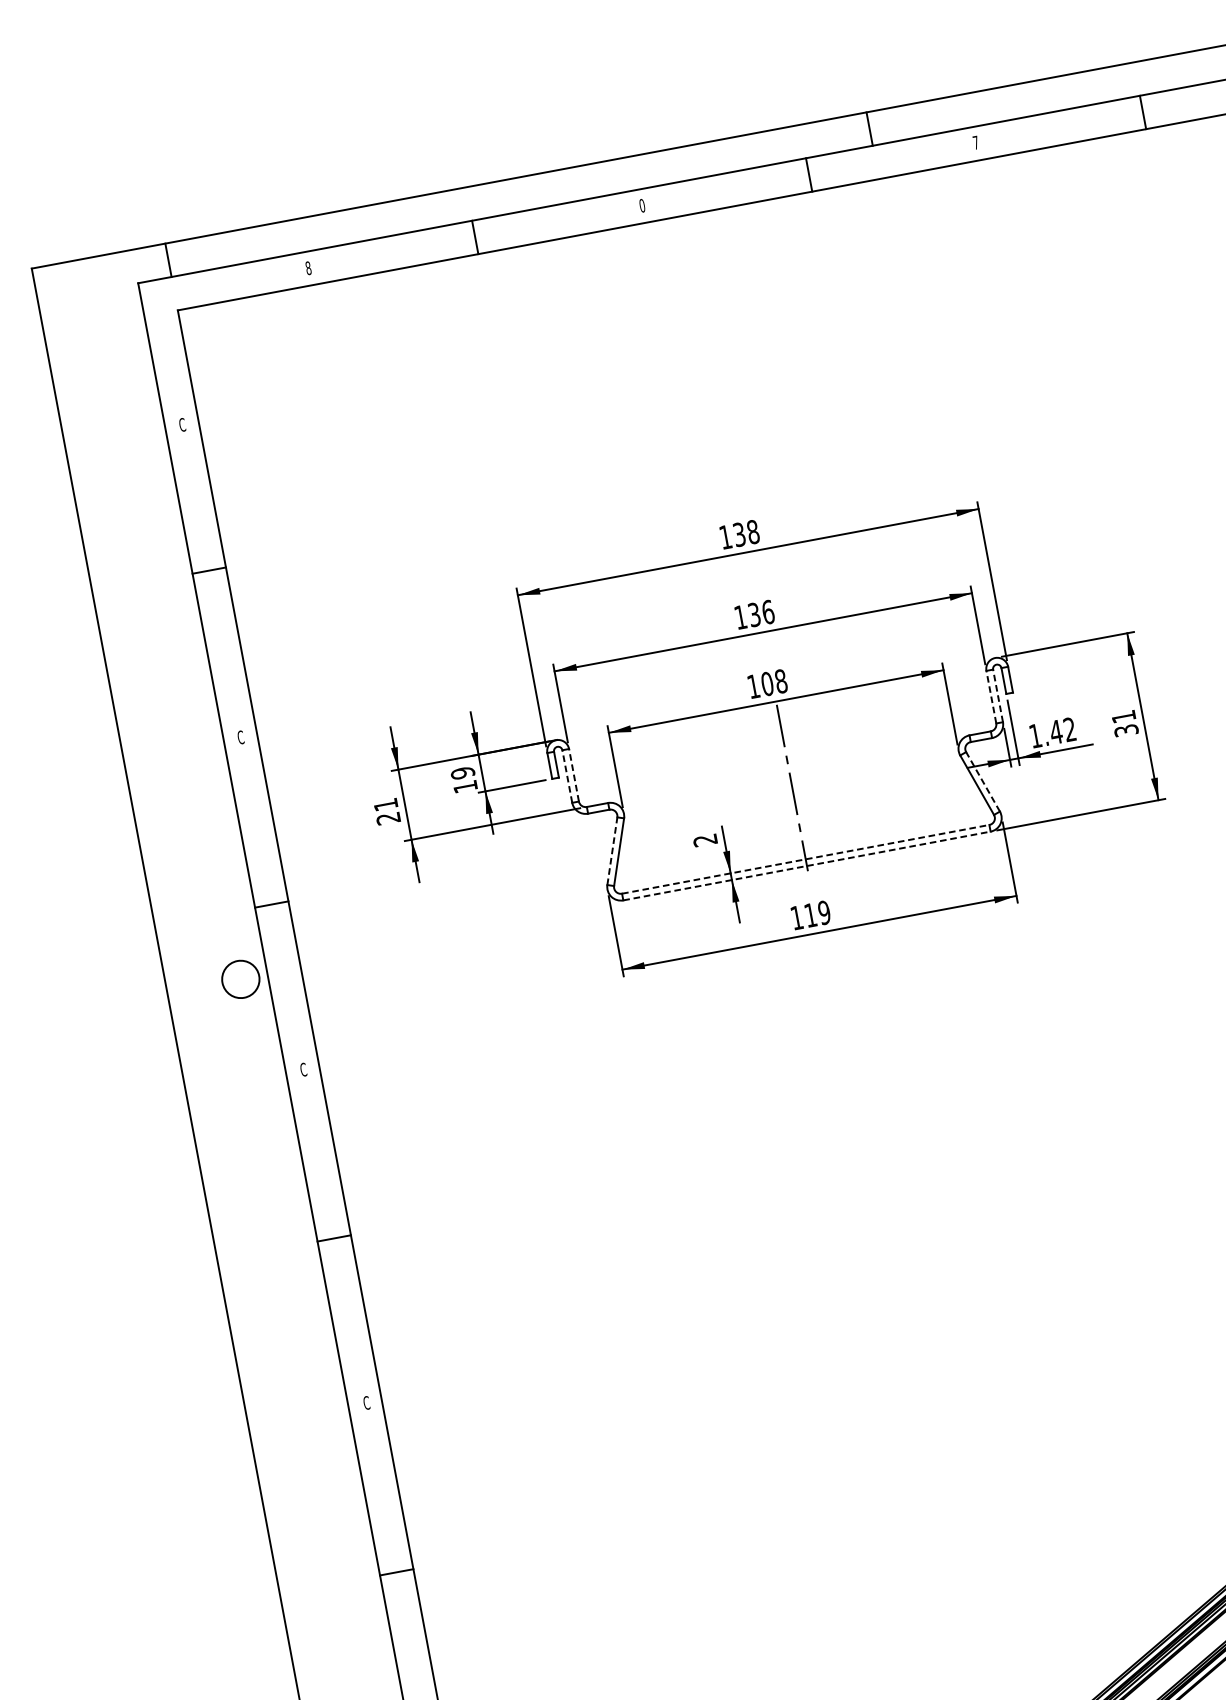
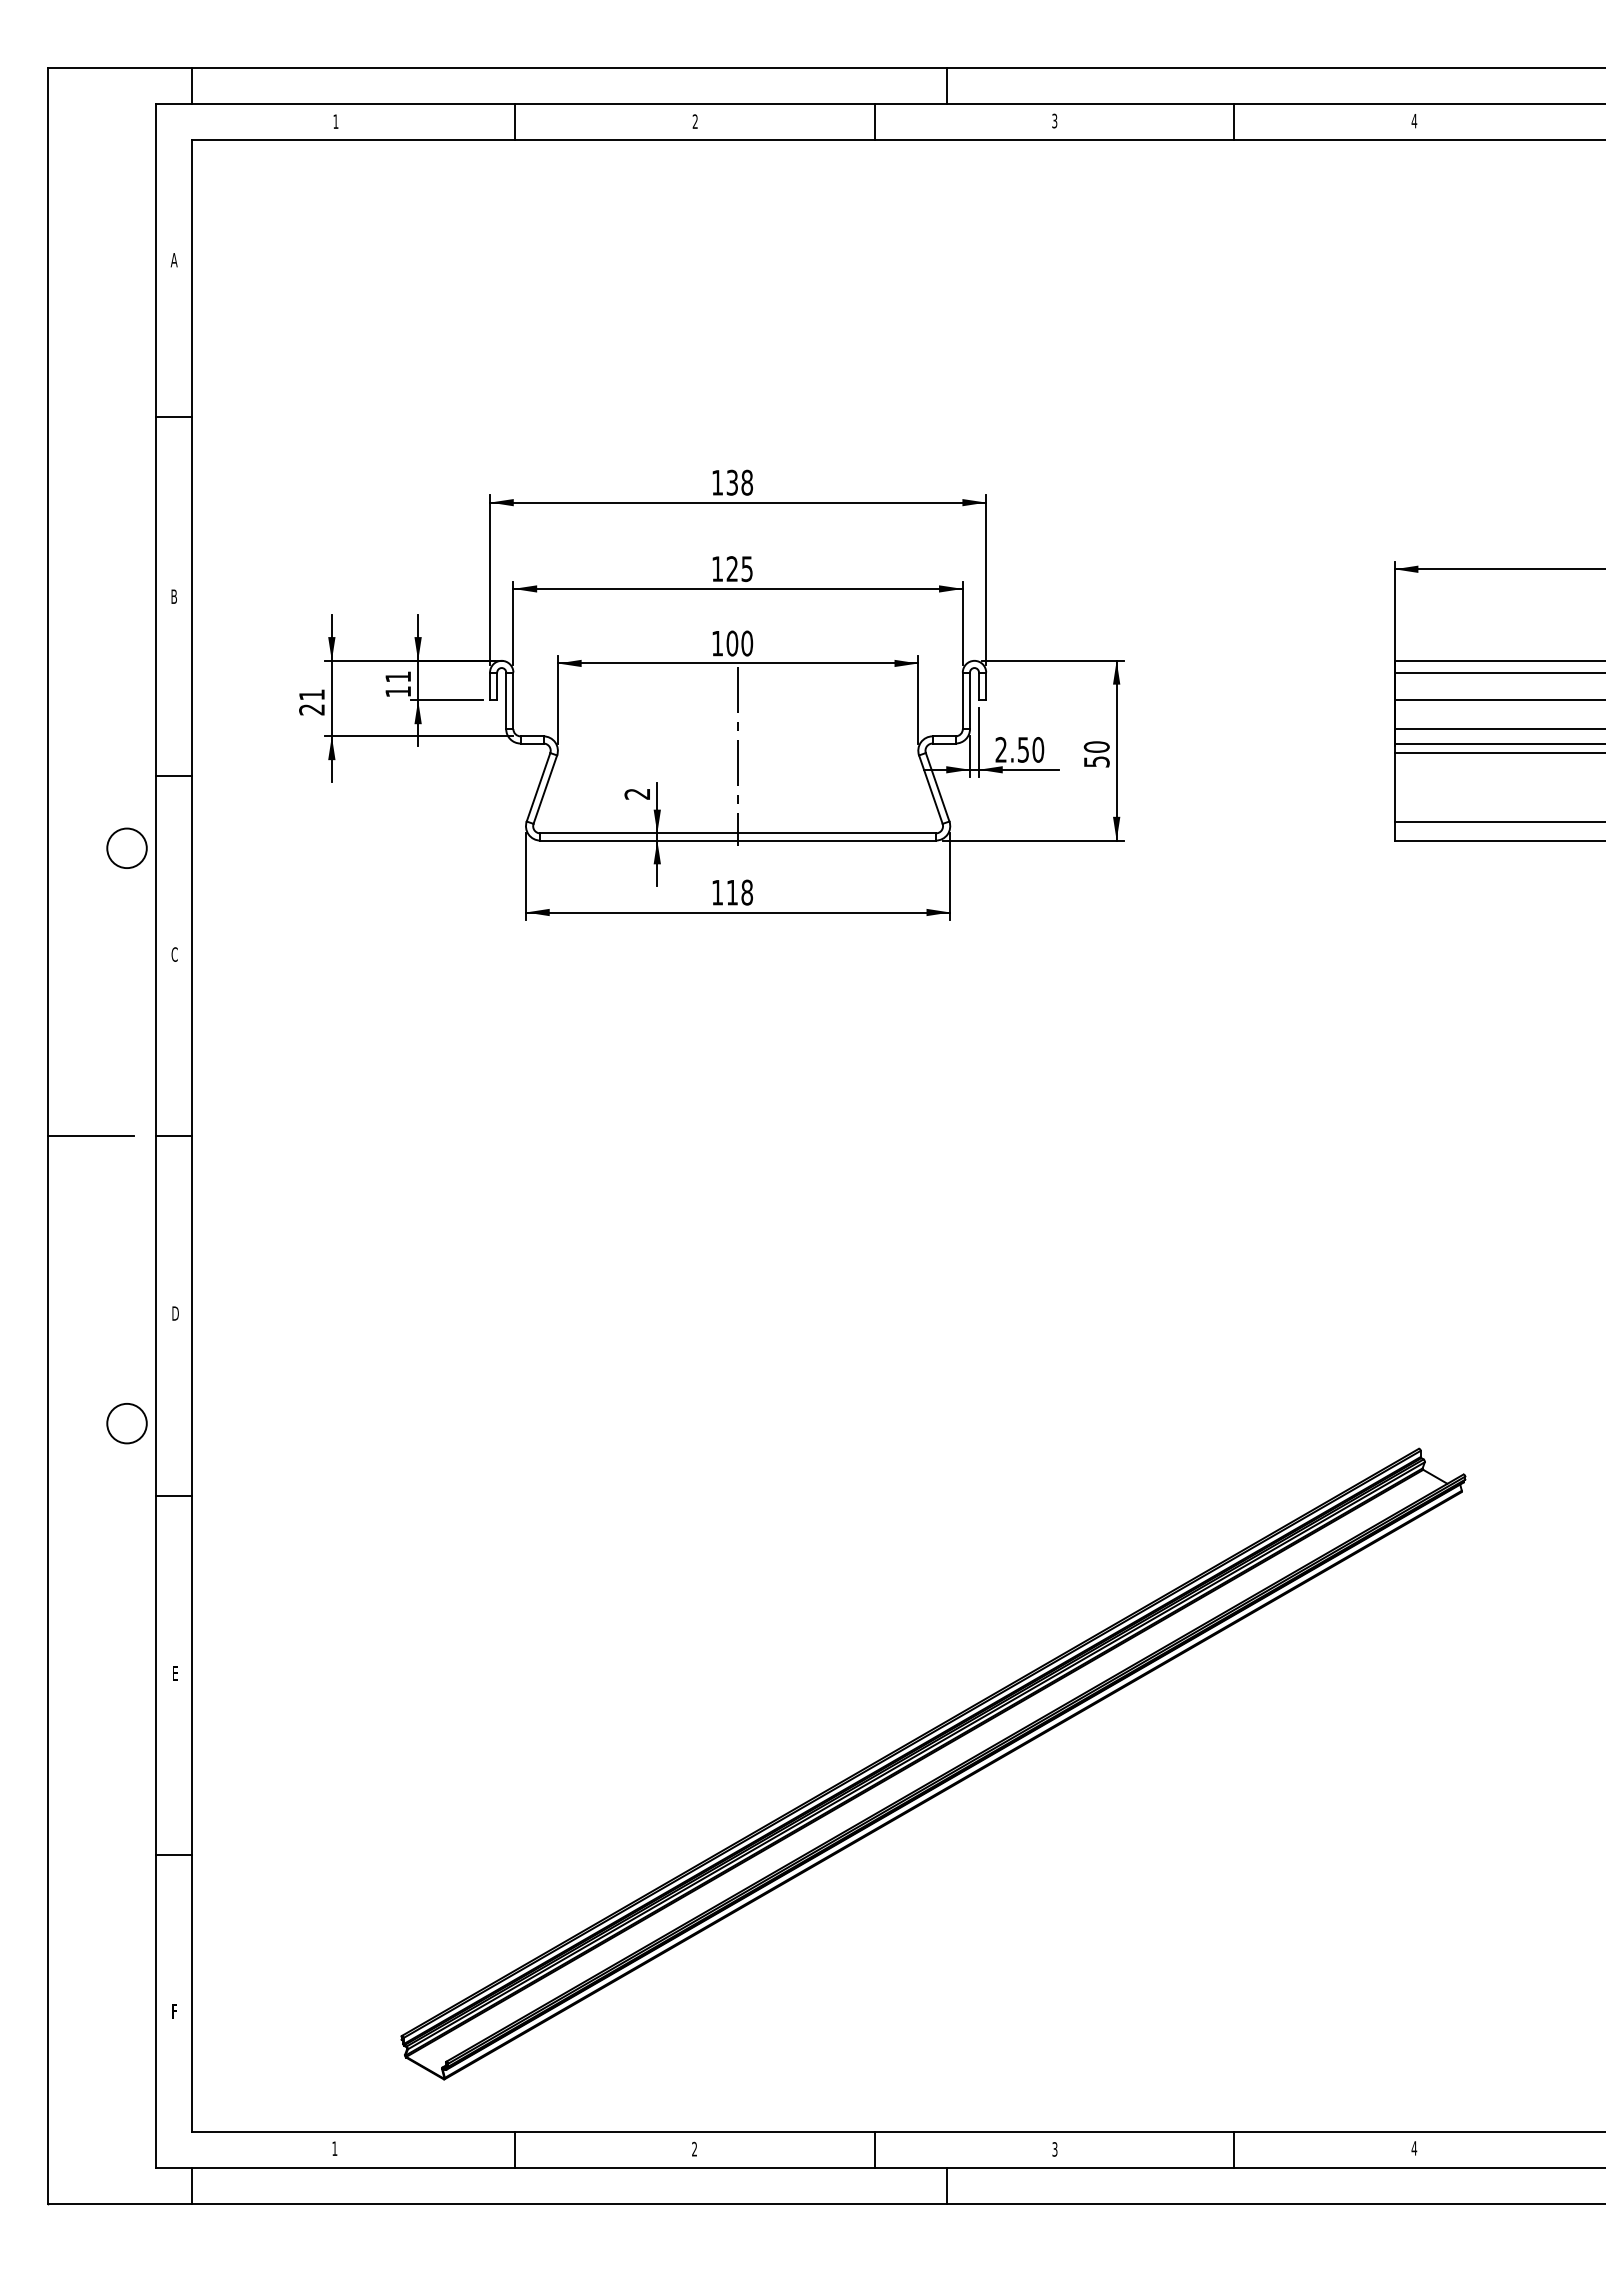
text: (975, 142) -> (1054, 120), 7 -> 3
text: (641, 205) -> (694, 121), 0 -> 2
text: (308, 268) -> (335, 121), 8 -> 1
text: (181, 424) -> (173, 259), C -> A
text: (761, 614) -> (739, 569), 136 -> 125
text: (781, 681) -> (747, 643), 108 -> 100
line: (998, 695) -> (970, 700), dashed -> solid
line: (991, 696) -> (962, 700), dashed -> solid
text: (1124, 722) -> (1096, 753), 31 -> 50
text: (1052, 732) -> (1019, 749), 1.42 -> 2.50
text: (241, 737) -> (174, 596), C -> B
text: (463, 772) -> (398, 676), 19 -> 11
line: (574, 774) -> (513, 700), dashed -> solid
line: (567, 776) -> (506, 700), dashed -> solid
line: (982, 781) -> (937, 786), dashed -> solid
line: (612, 850) -> (538, 786), dashed -> solid
line: (806, 859) -> (738, 833), dashed -> solid
line: (807, 865) -> (738, 840), dashed -> solid
text: (823, 912) -> (746, 892), 119 -> 118
line: (256, 1253) -> (90, 1136), added
text: (366, 1402) -> (175, 1313), C -> D
circle: (340, 1513) -> (126, 1423), added

